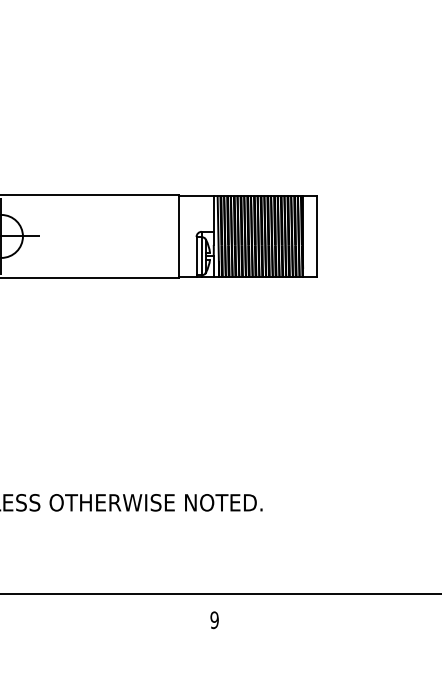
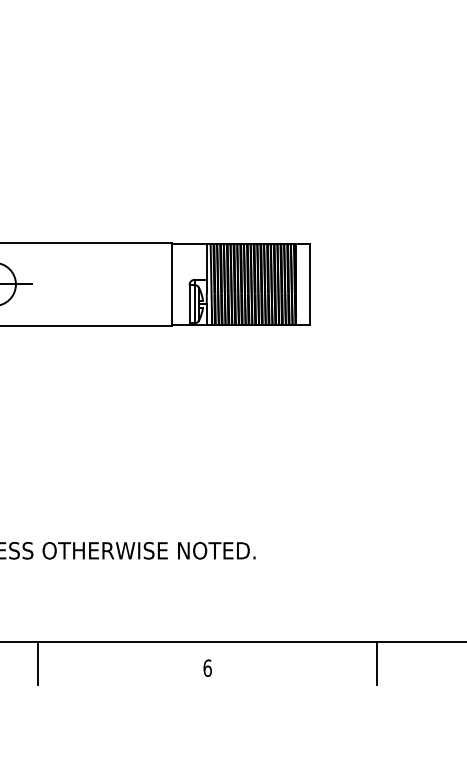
line: (45, 615) -> (38, 663), added
line: (383, 615) -> (376, 663), added
text: (214, 620) -> (207, 668), 9 -> 6

